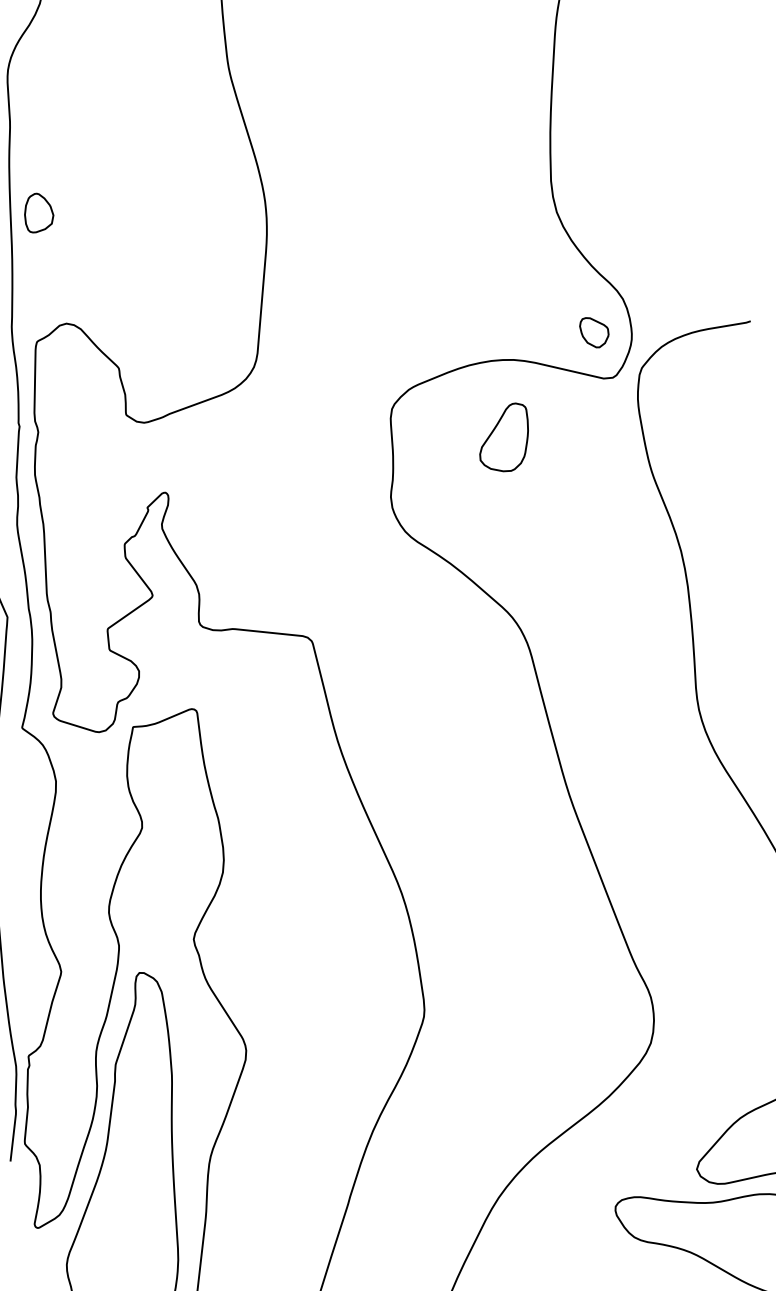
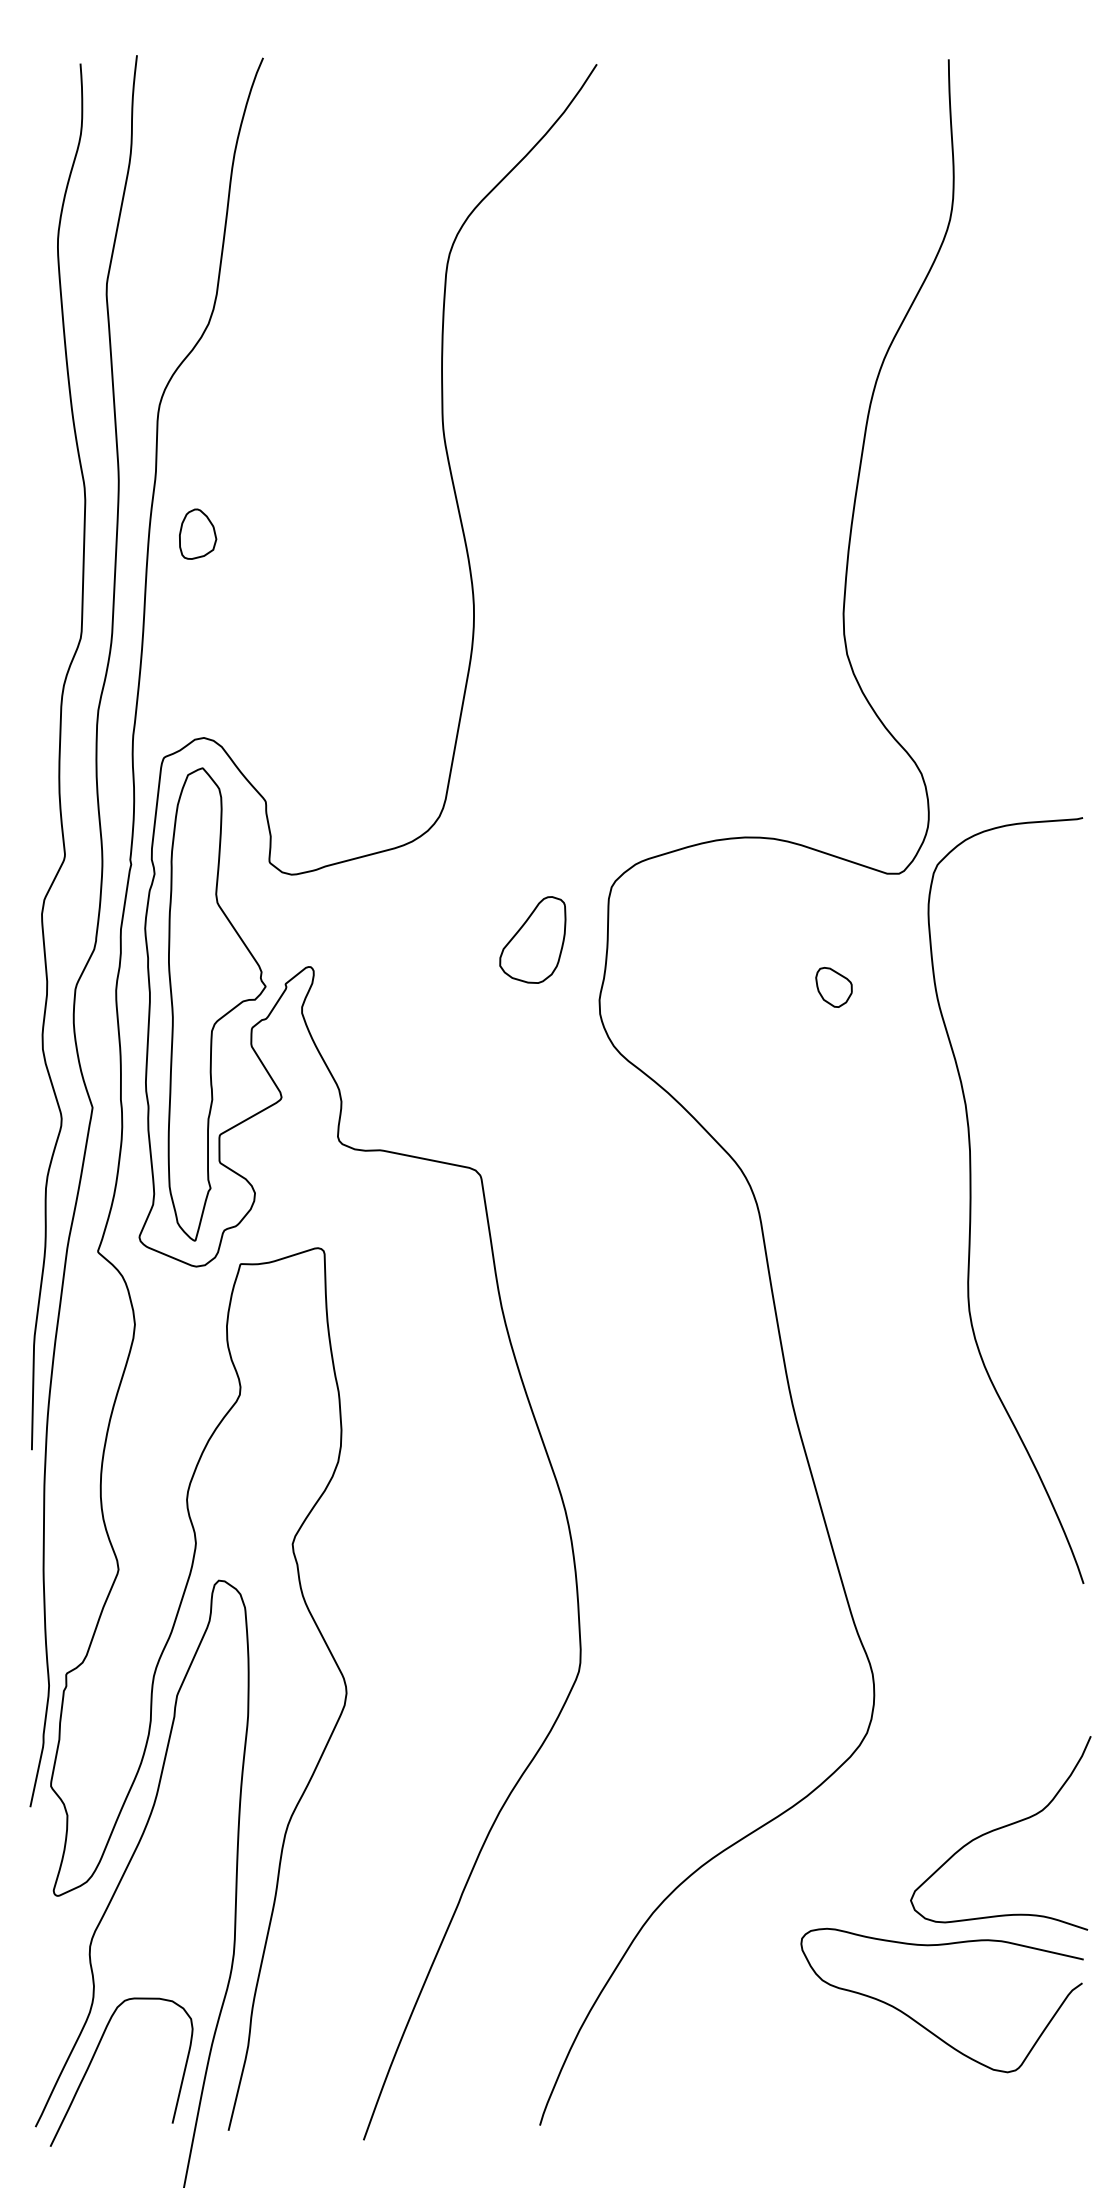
part: (39, 212) -> (198, 533), moved
part: (594, 332) -> (833, 987), moved
part: (503, 437) -> (532, 939), moved
part: (95, 528) -> (216, 1004), added

